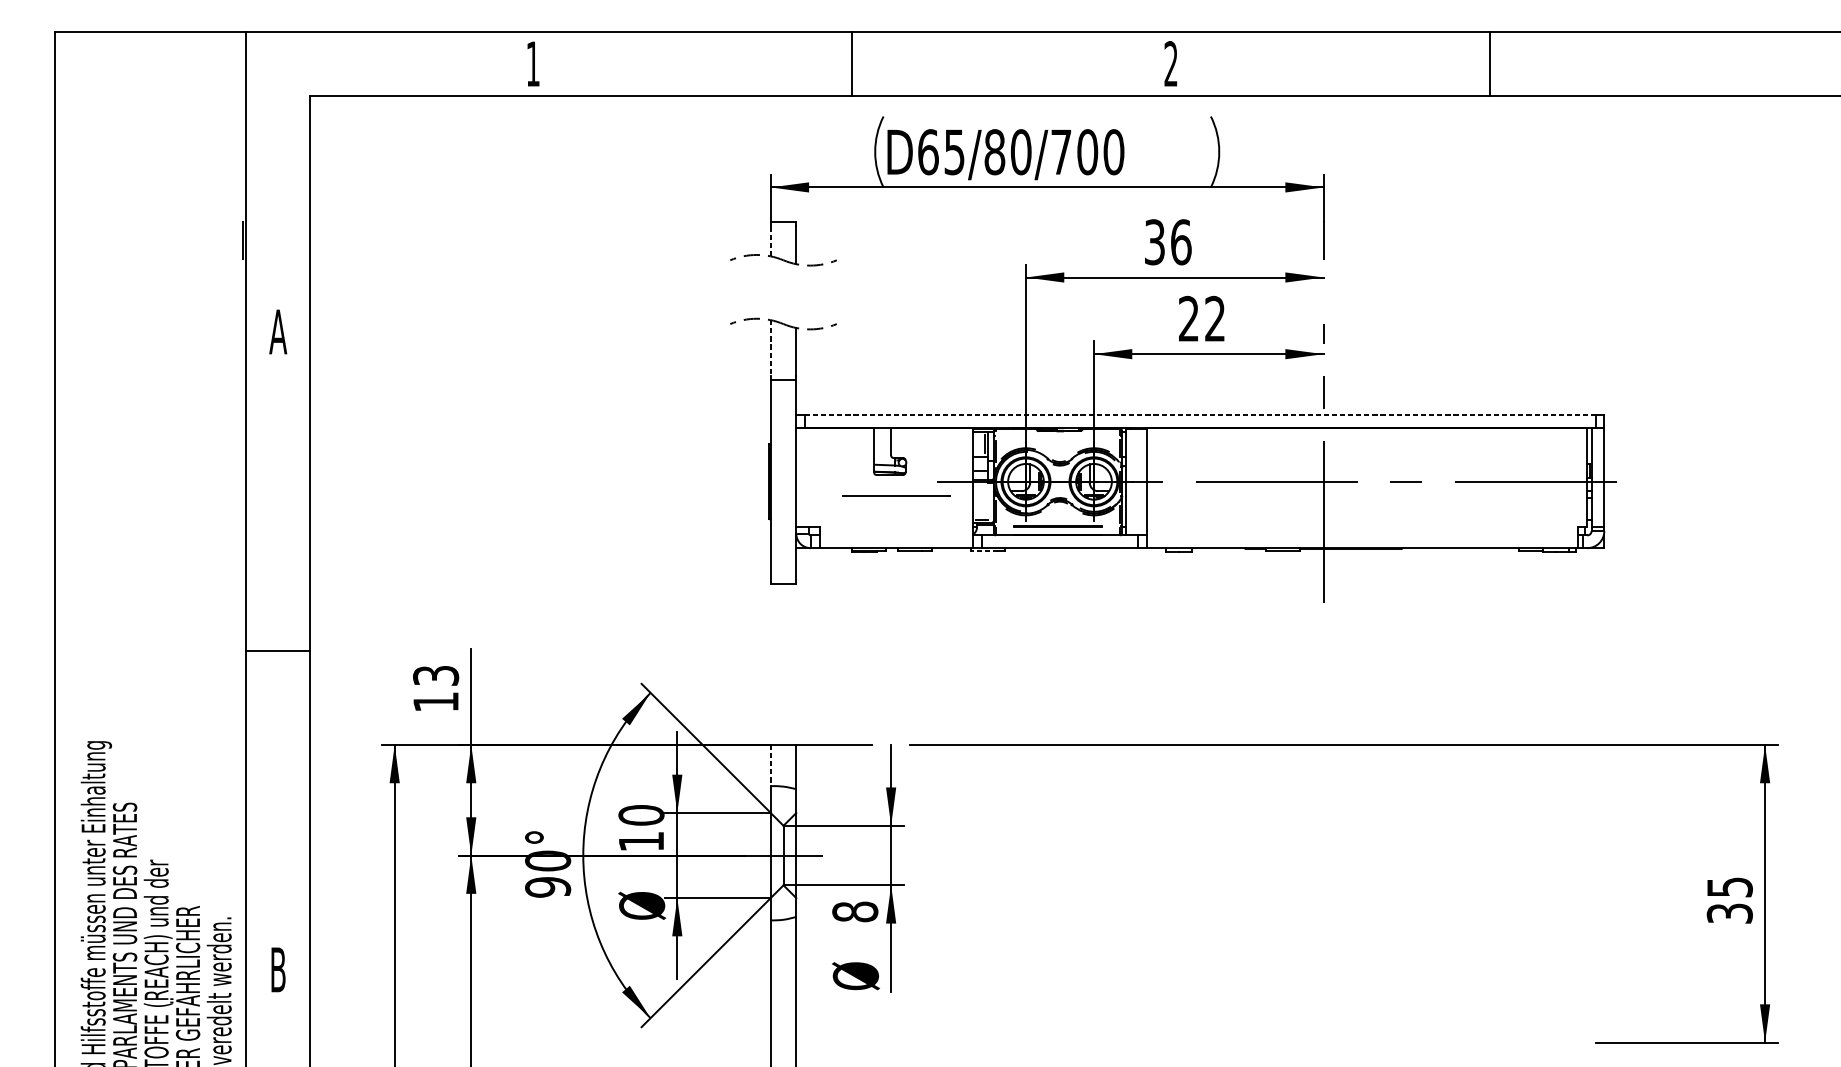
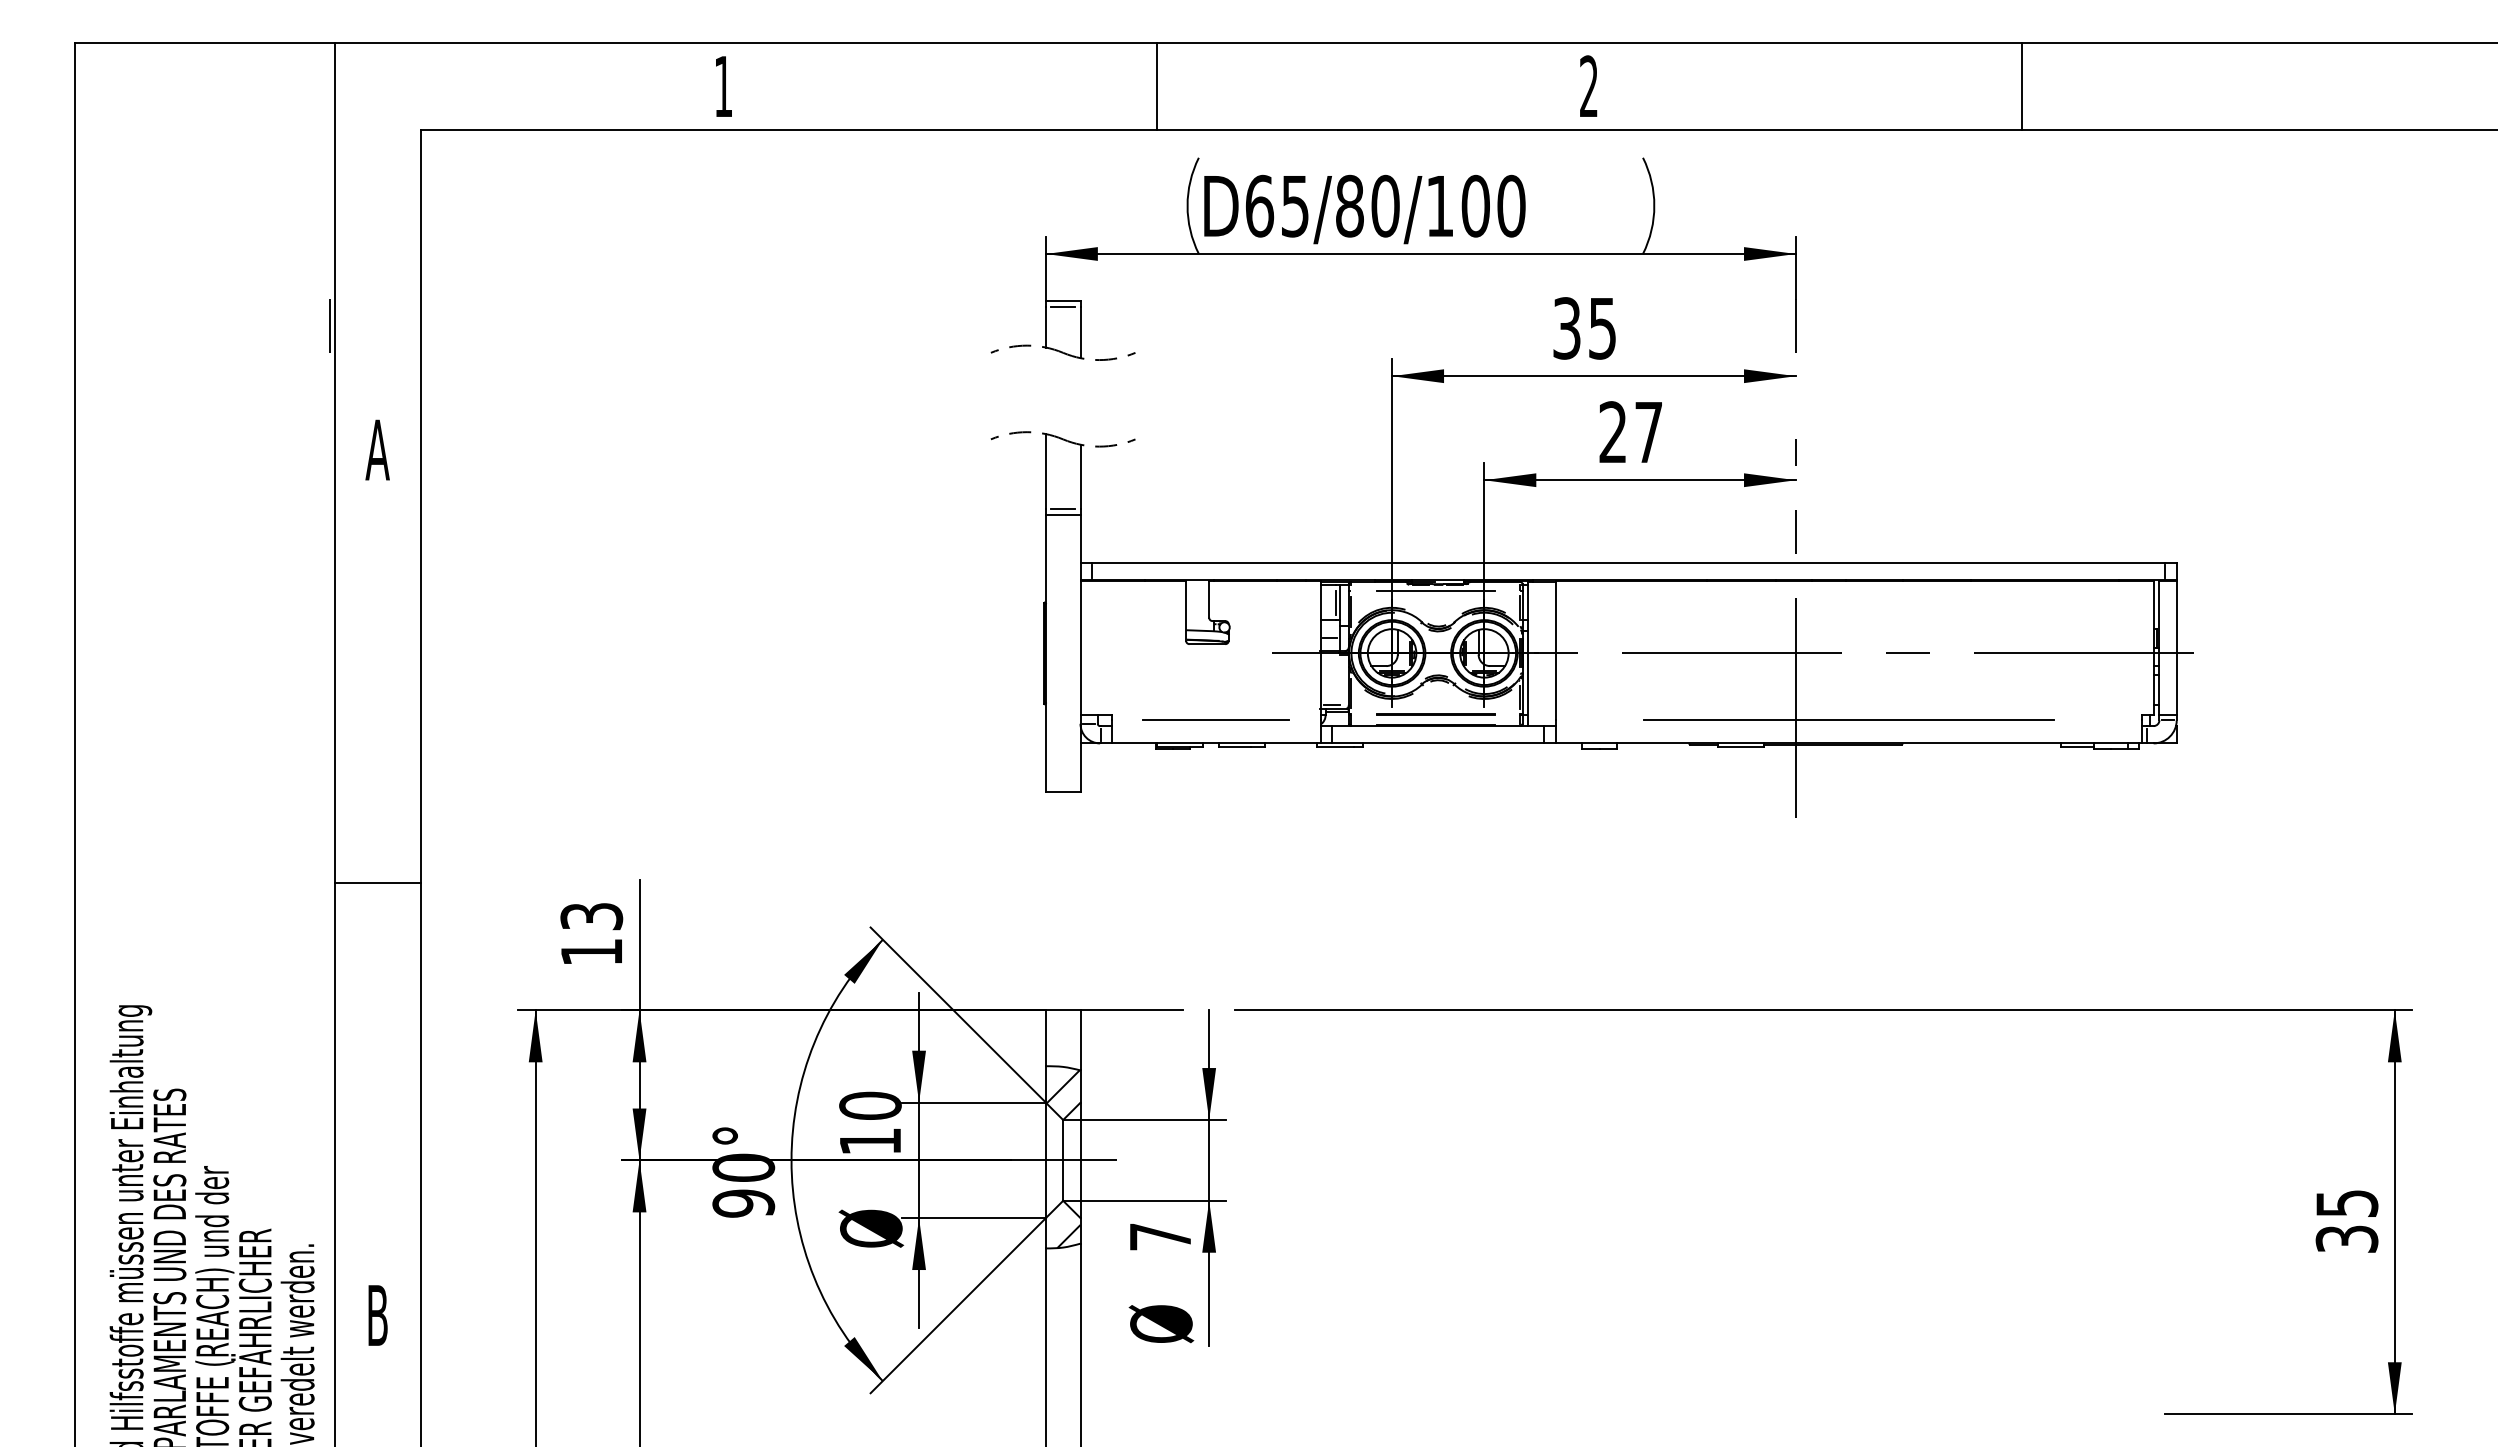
text: (1061, 152) -> (1440, 206), D65/80/700 -> D65/80/100
line: (783, 226) -> (1063, 306), added
line: (770, 241) -> (1045, 327), dashed -> solid
text: (1181, 242) -> (1602, 328), 36 -> 35
text: (1214, 318) -> (1648, 431), 22 -> 27
line: (770, 347) -> (1045, 471), dashed -> solid
line: (783, 375) -> (1063, 509), added
line: (1200, 414) -> (1628, 562), dashed -> solid
line: (1057, 436) -> (1435, 591), added
line: (895, 495) -> (1215, 719), moved
line: (1362, 531) -> (1848, 720), added
line: (984, 551) -> (1335, 747), dashed -> solid
line: (770, 765) -> (1045, 1038), dashed -> solid
hatch: (783, 801) -> (1062, 1086), added
hatch: (787, 911) -> (1068, 1236), added
text: (855, 911) -> (1160, 1236), 8 -> 7

